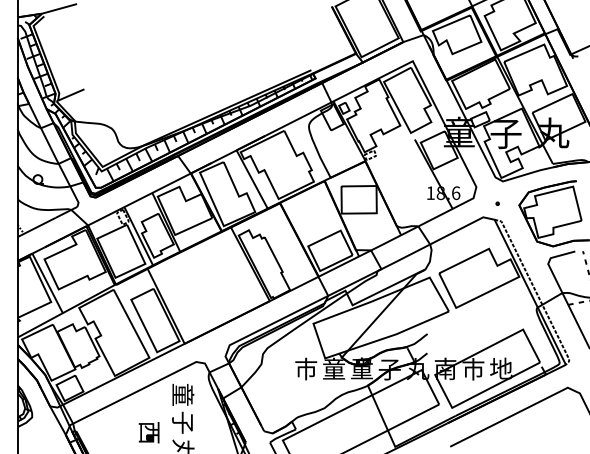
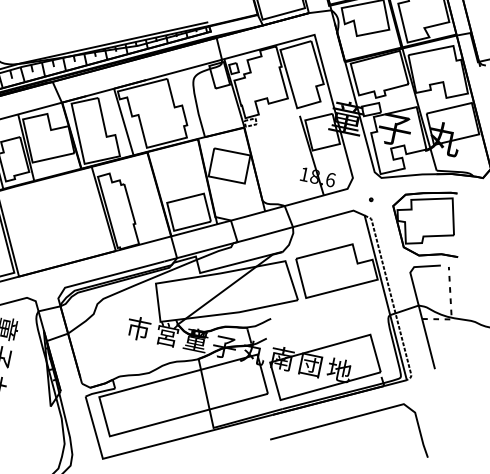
text: (334, 368) -> (167, 334), 童 -> 営
text: (473, 369) -> (310, 365), 市 -> 団

